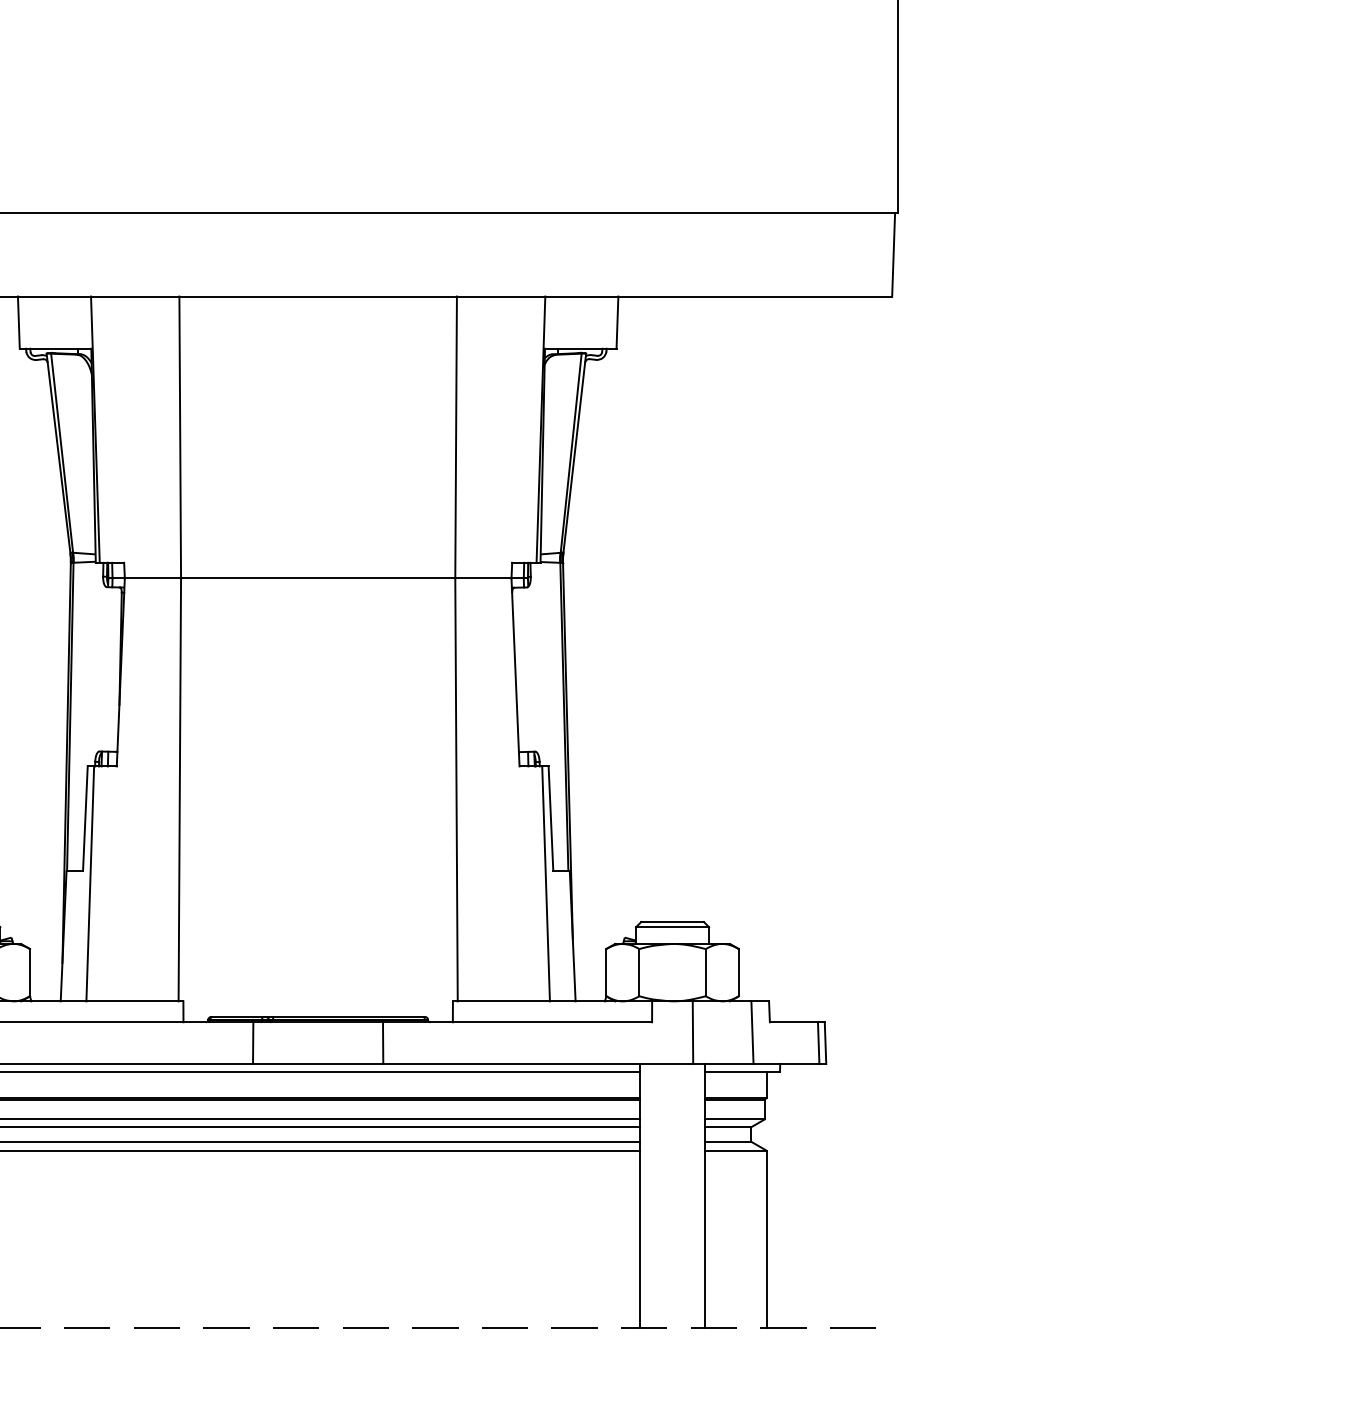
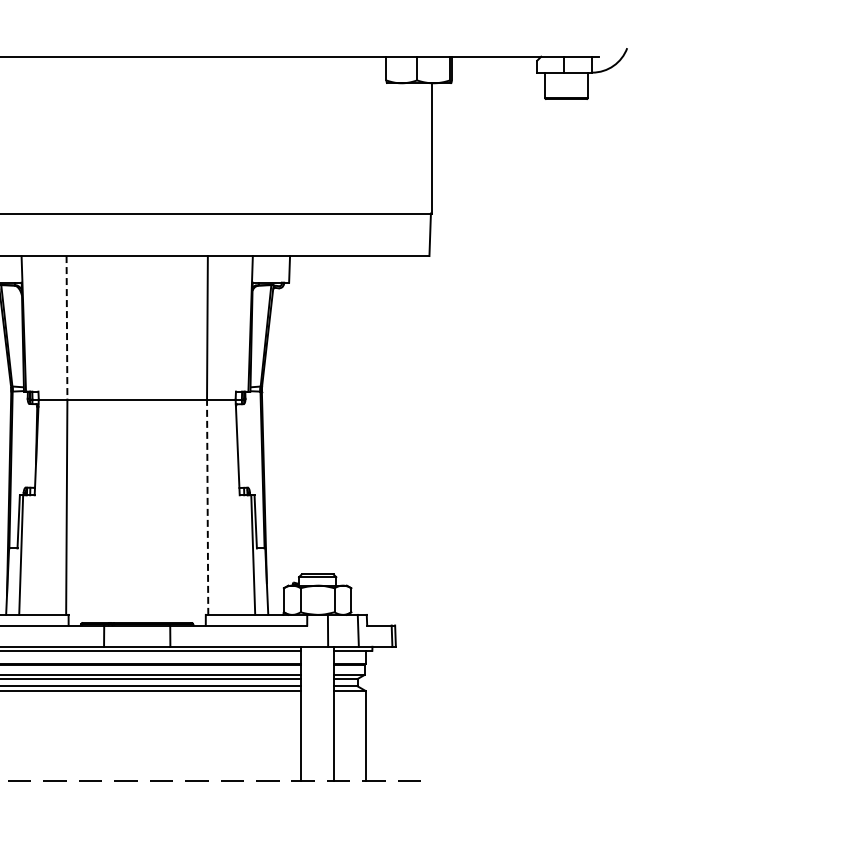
line: (179, 436) -> (66, 327), solid -> dashed
line: (456, 790) -> (207, 507), solid -> dashed

